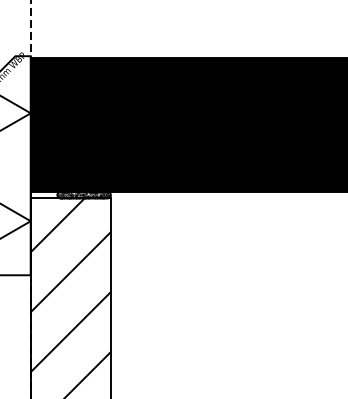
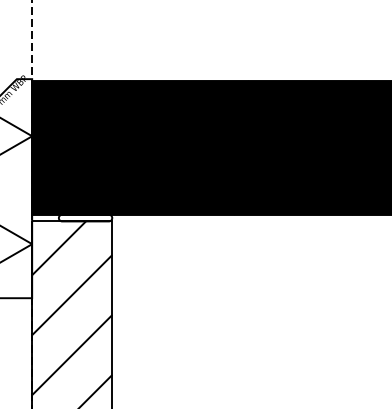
hatch: (83, 194) -> (84, 217), removed

